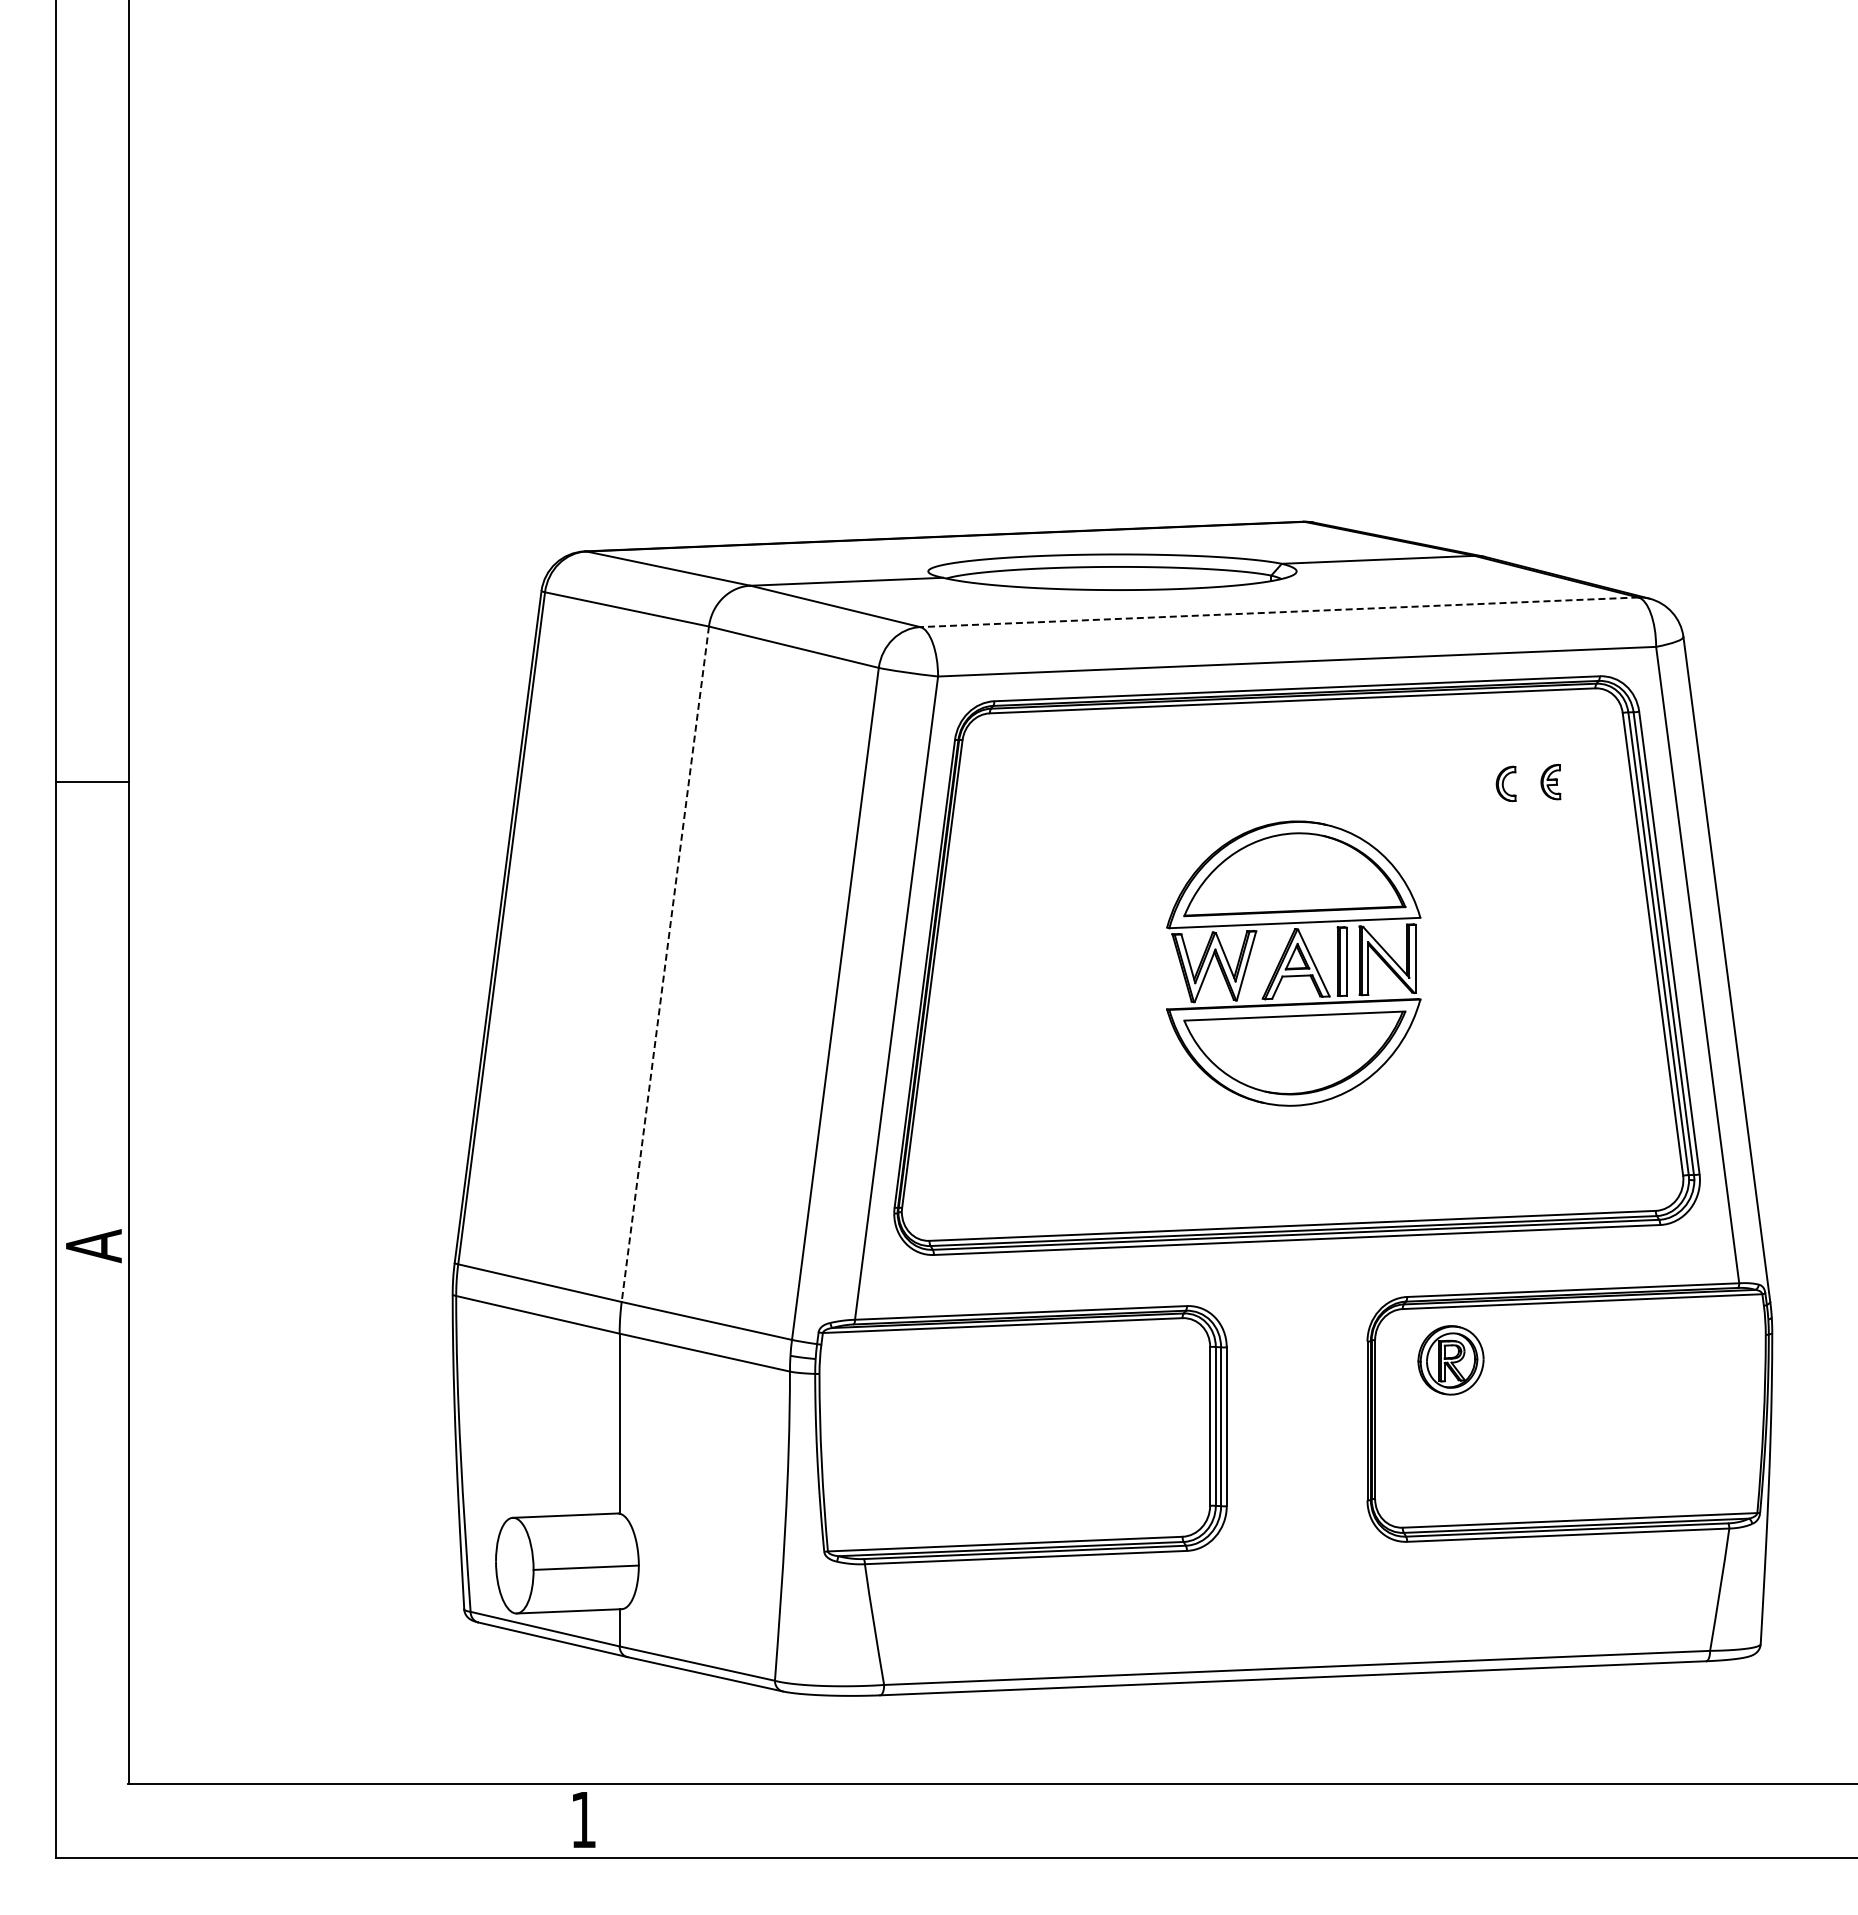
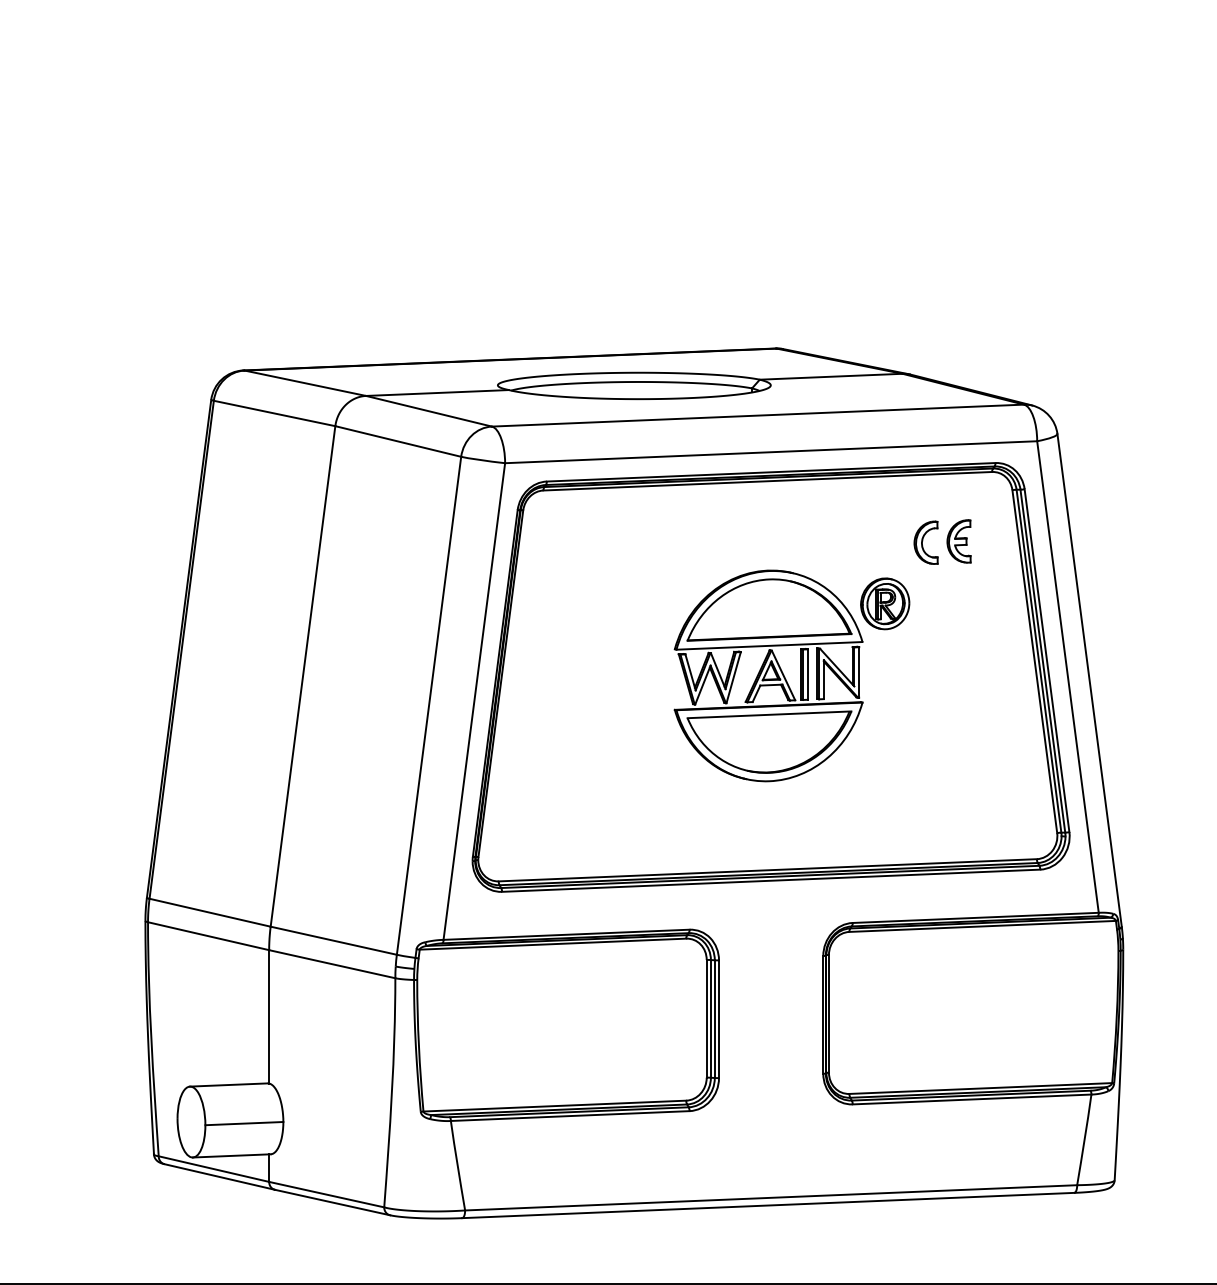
line: (1278, 612) -> (757, 415), dashed -> solid
part: (1550, 781) -> (958, 540), size x1.67
part: (1505, 783) -> (925, 542), size x1.67
line: (665, 964) -> (303, 676), dashed -> solid
part: (1450, 1360) -> (884, 603), moved

